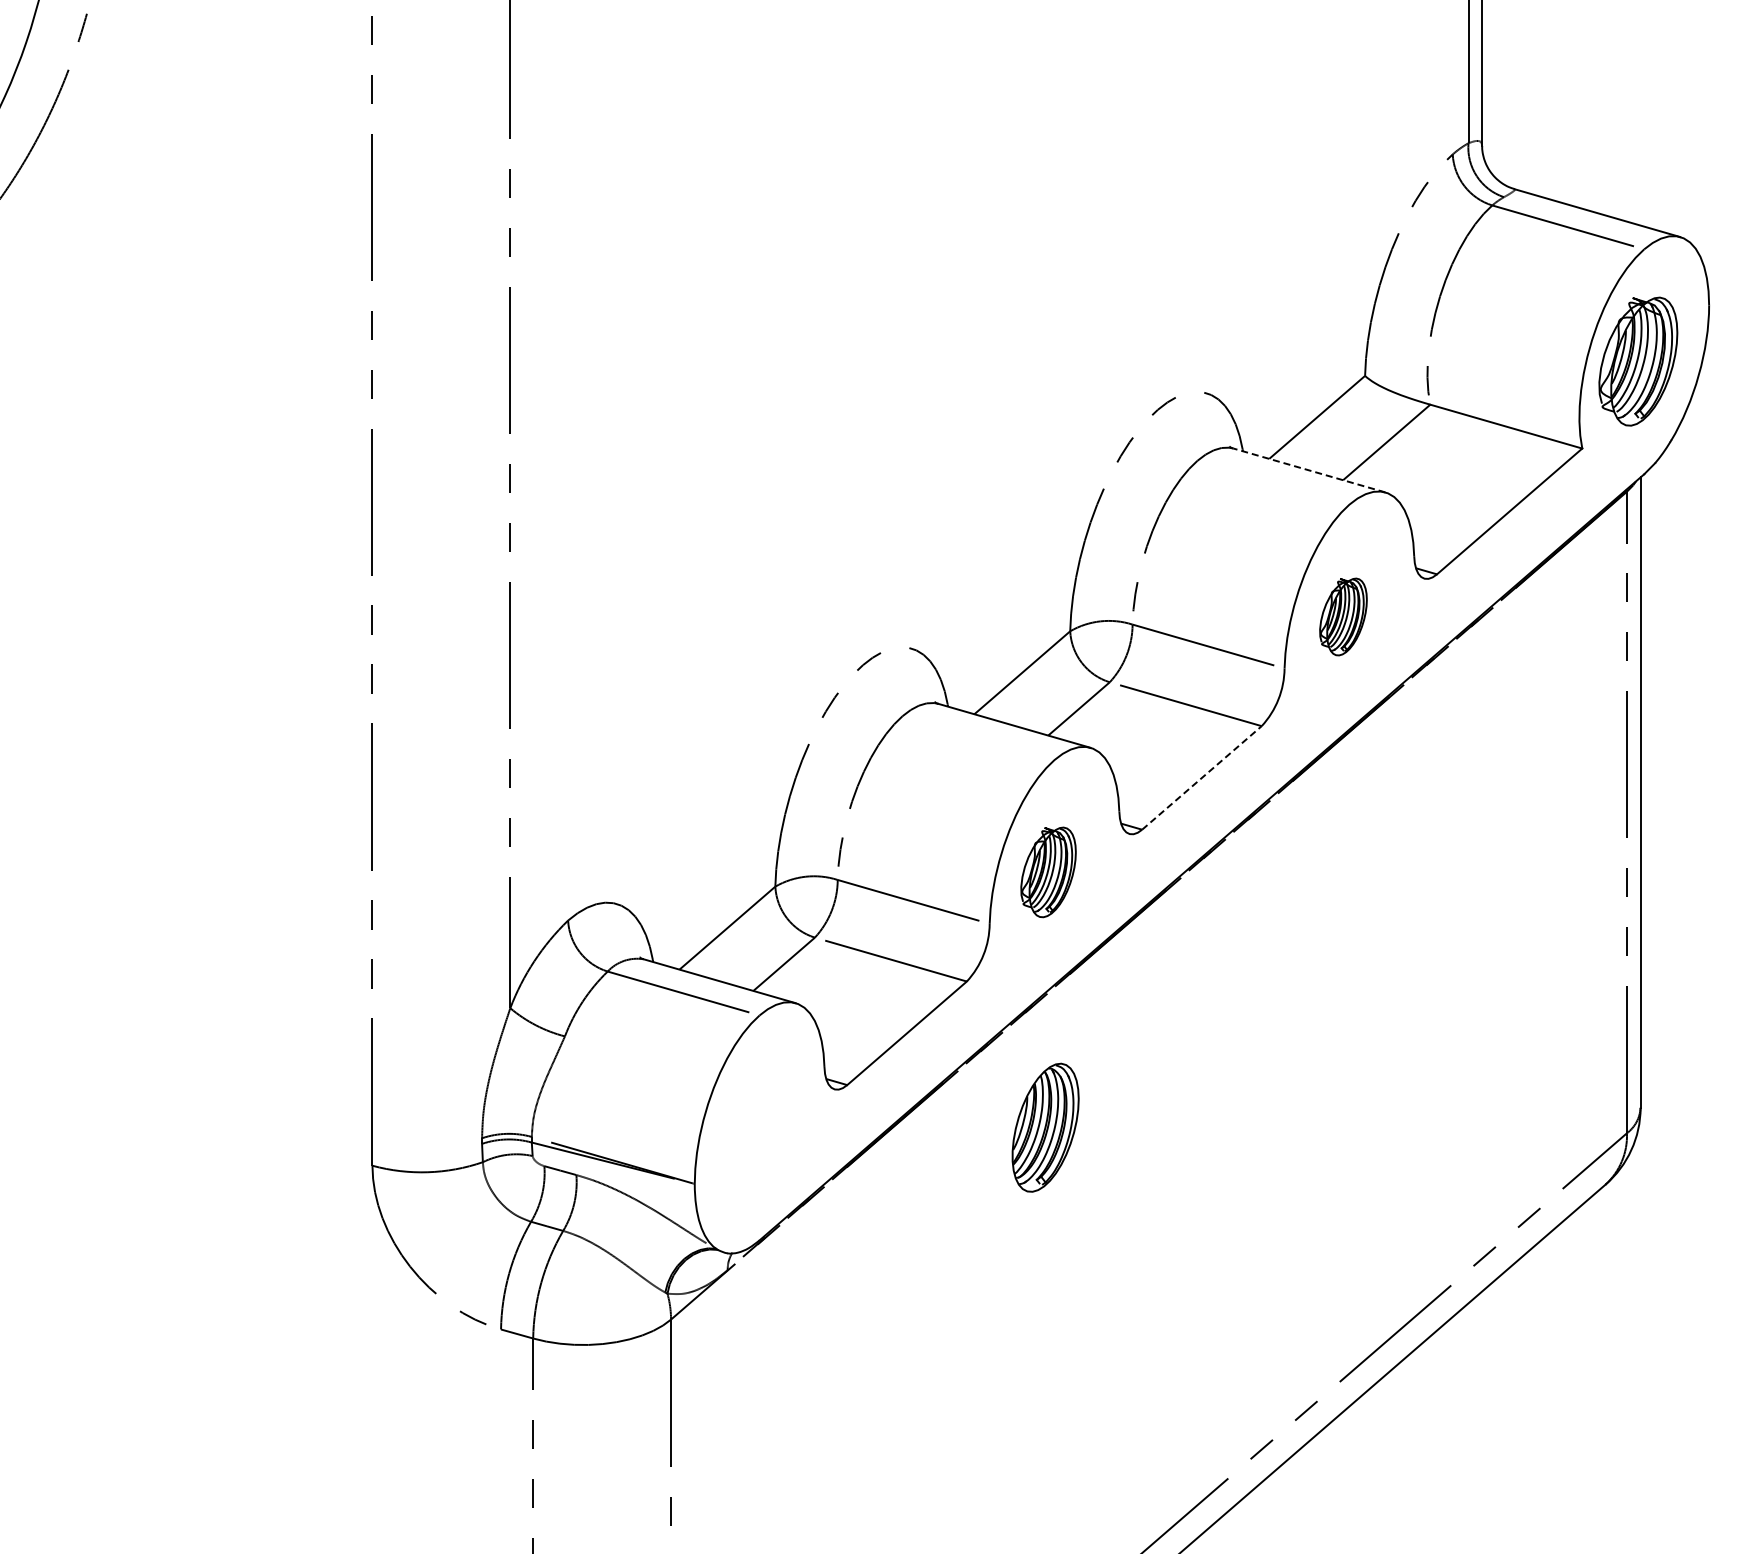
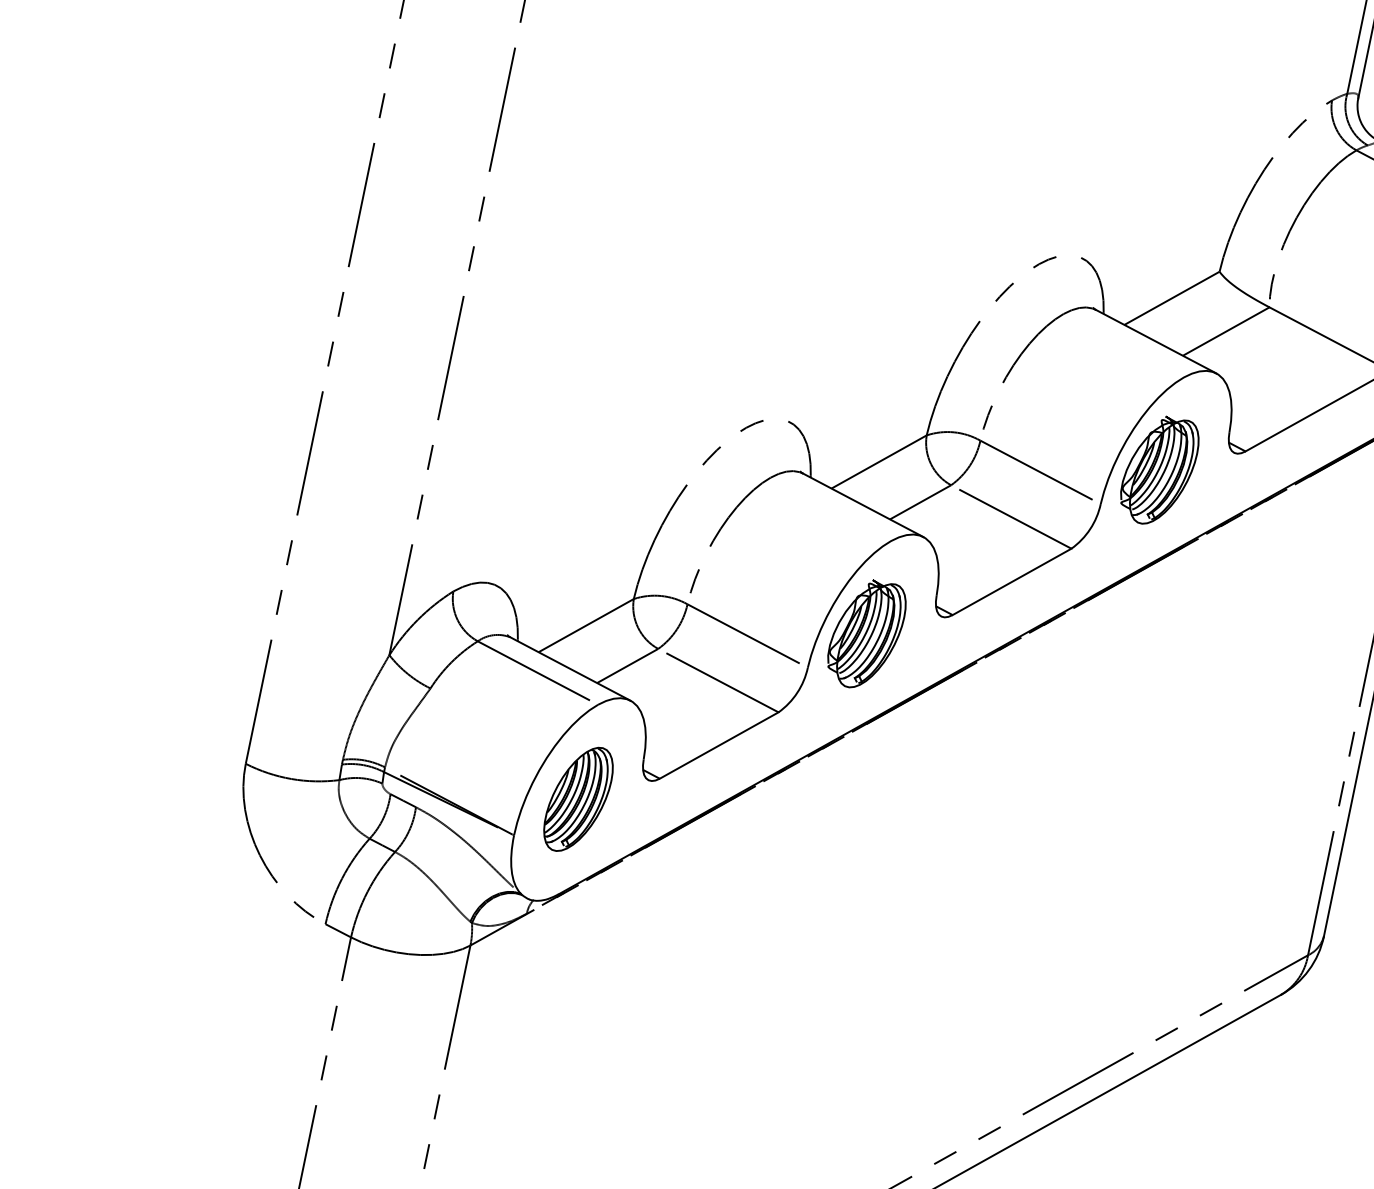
line: (1308, 470) -> (1155, 341), dashed -> solid
part: (1343, 616) -> (1159, 470), size x1.67
line: (1202, 777) -> (1012, 581), dashed -> solid
part: (1048, 872) -> (866, 634), size x1.43
part: (1045, 1127) -> (578, 799), moved

